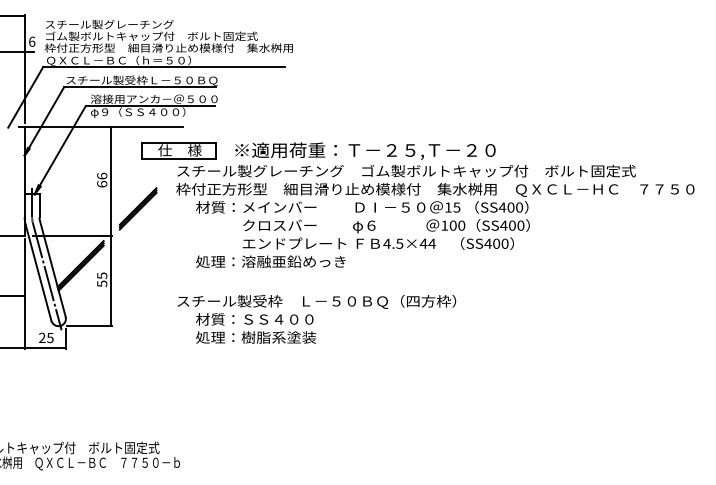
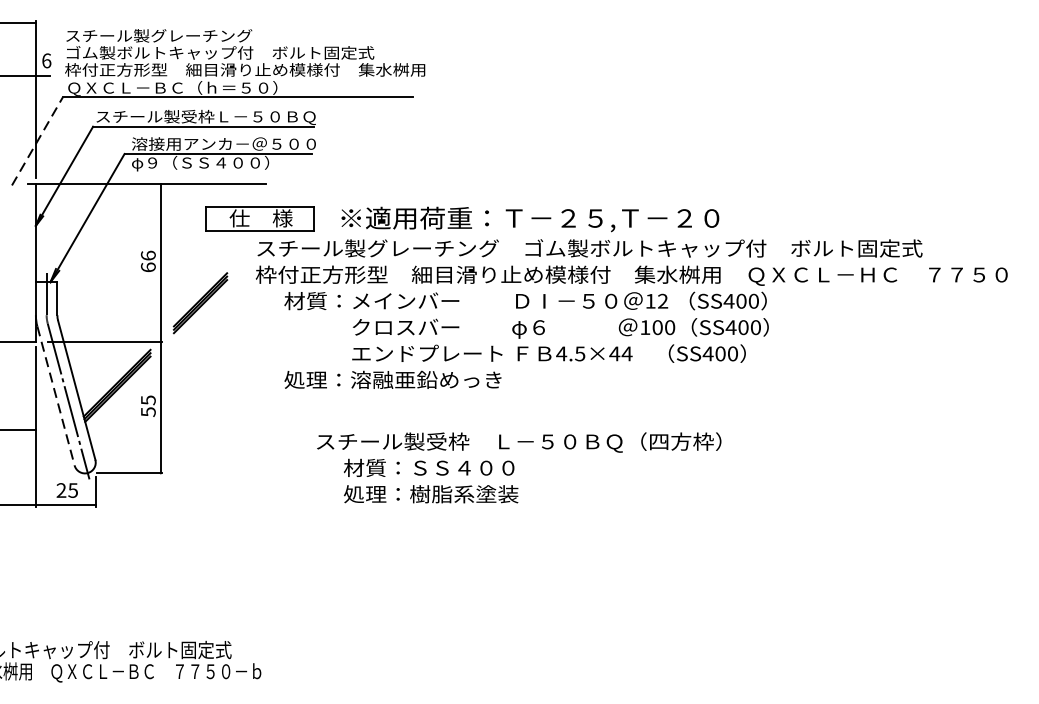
line: (25, 96) -> (37, 140), solid -> dashed
text: (456, 207) -> (662, 301), 15 -> 12
line: (38, 272) -> (55, 395), solid -> dashed
text: (316, 319) -> (518, 468), moved

